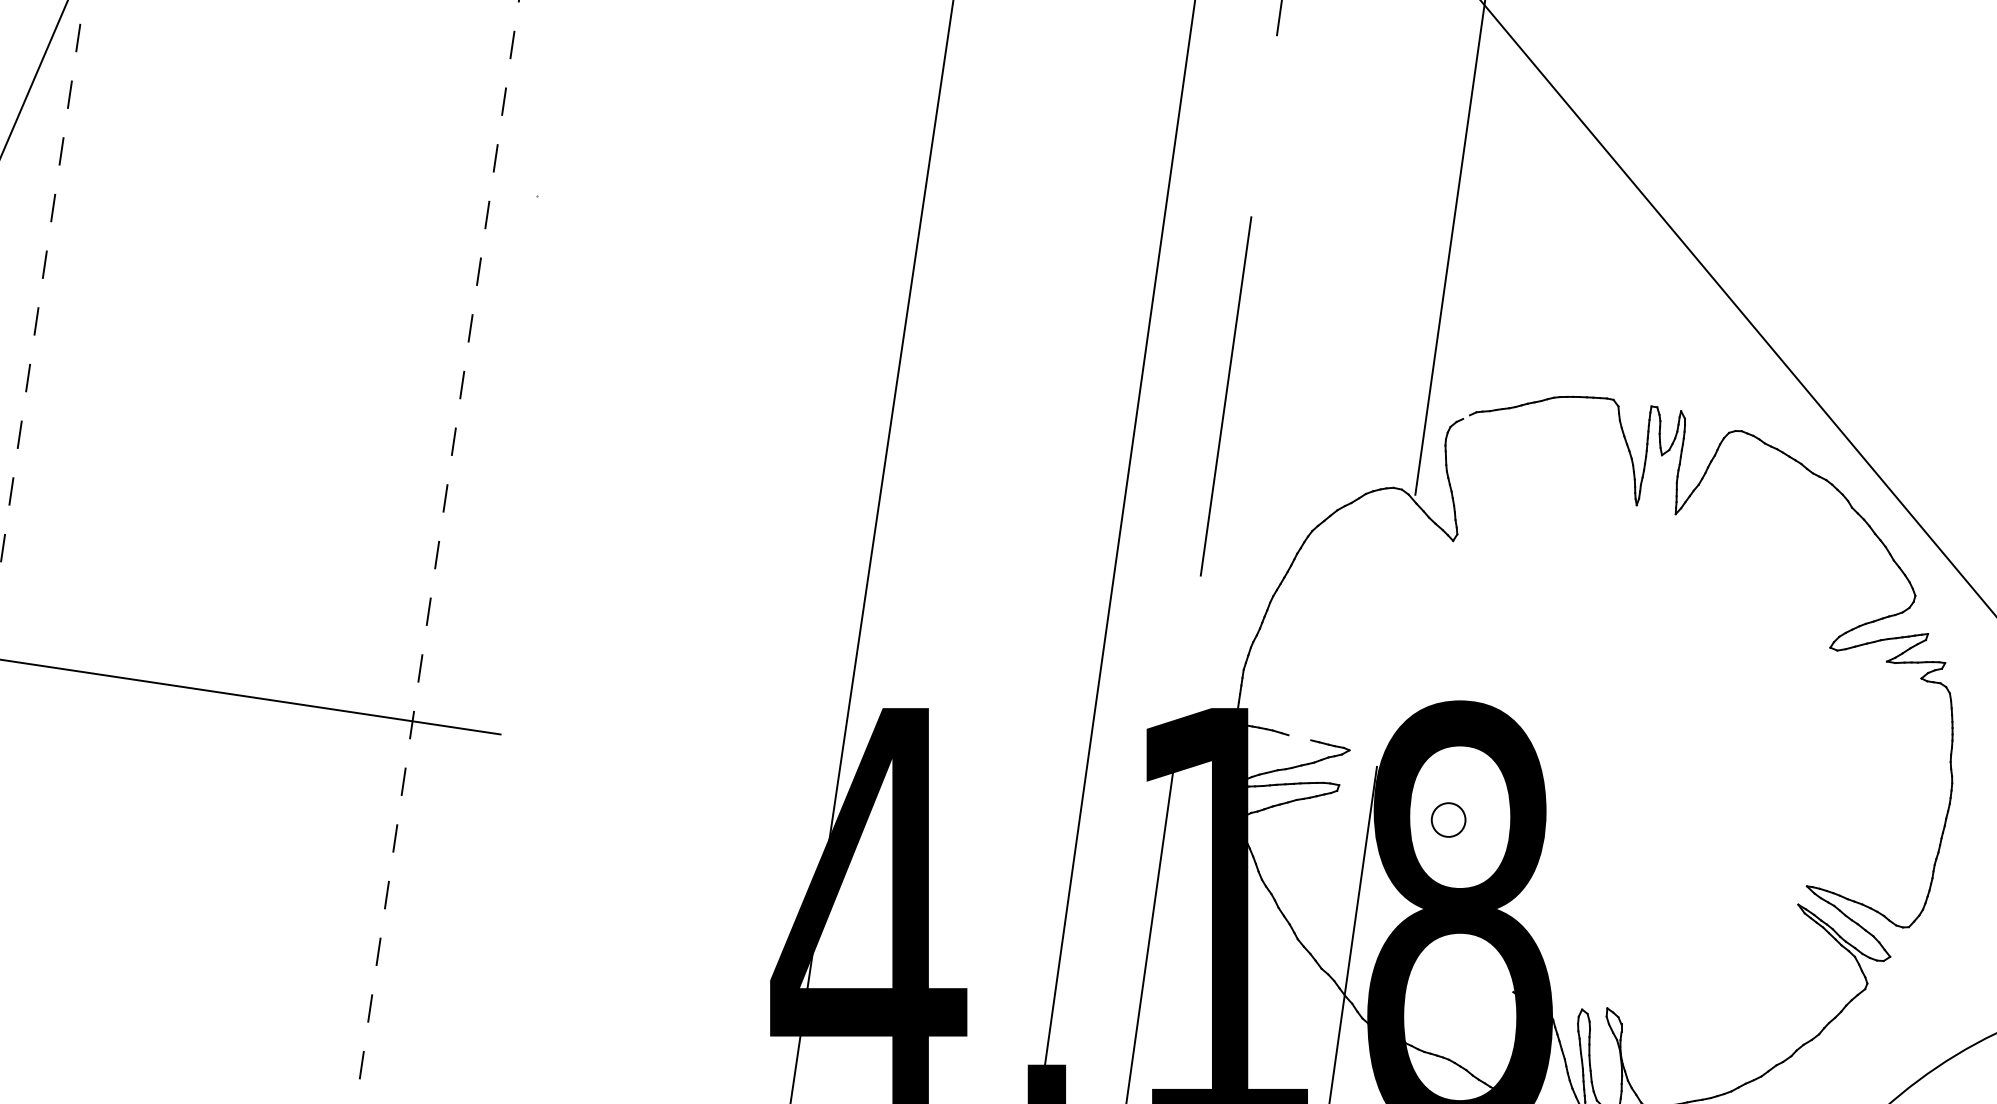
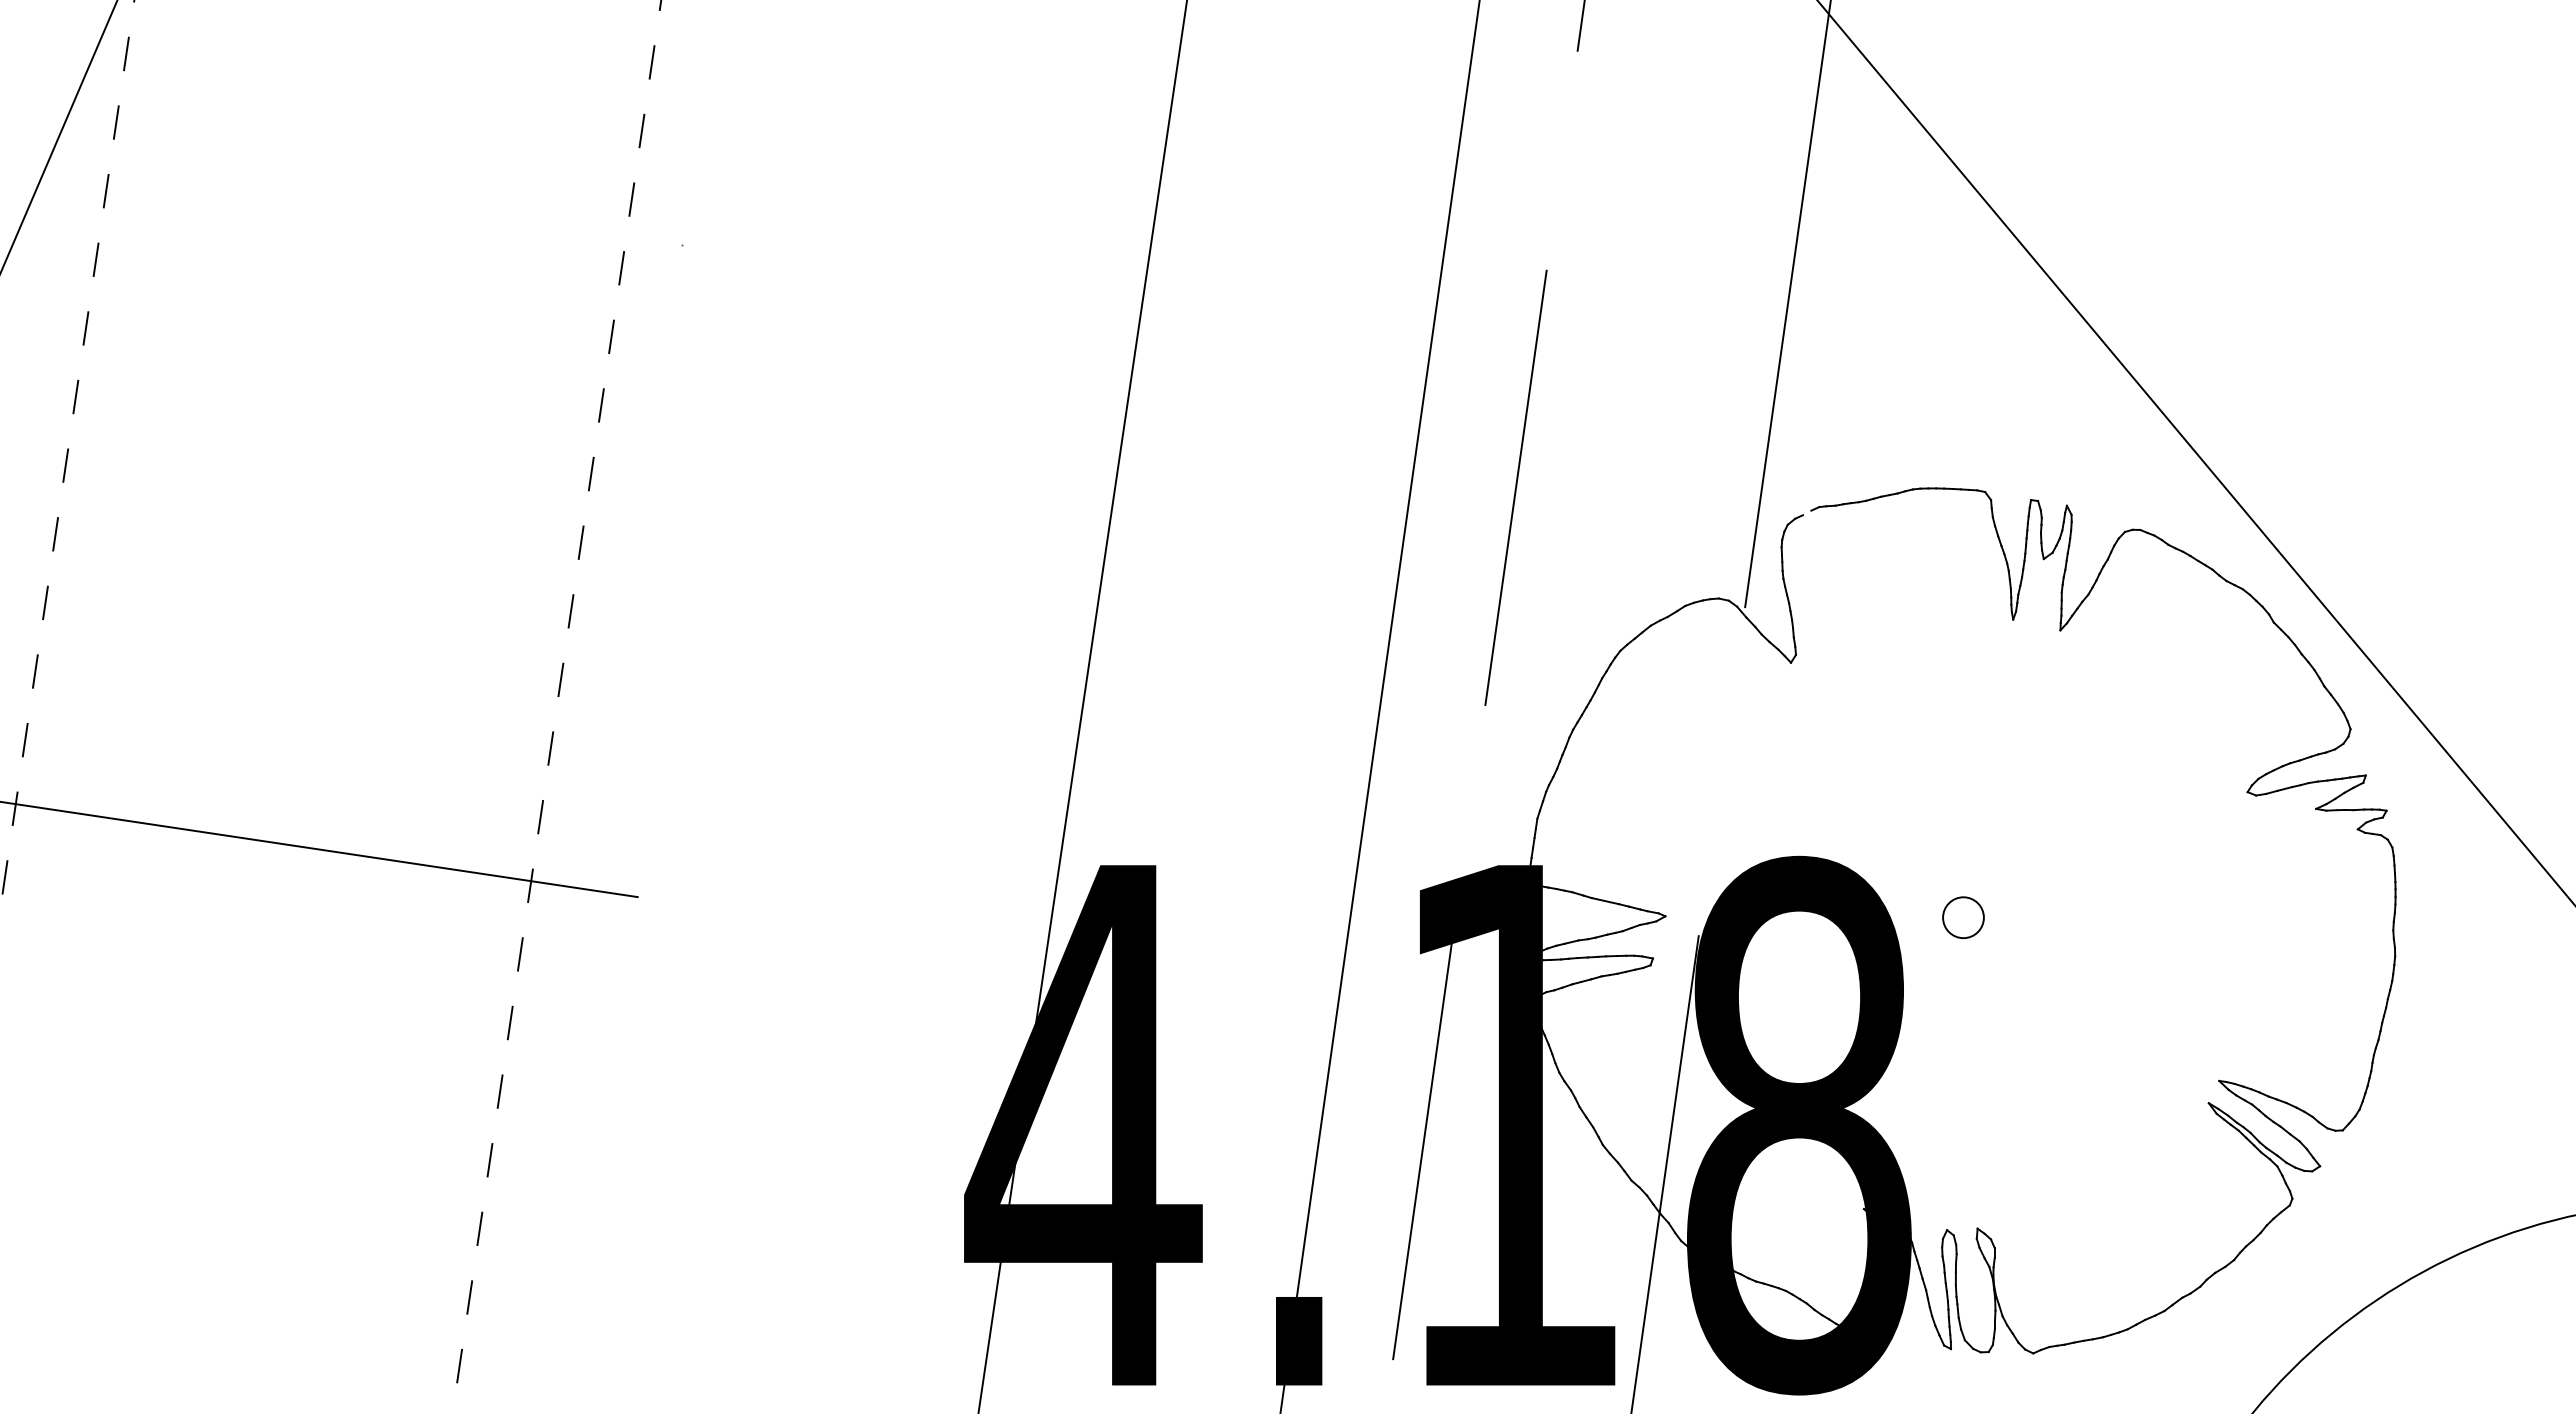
line: (1299, 738) -> (1605, 901), added
circle: (1448, 819) -> (1963, 917), moved

